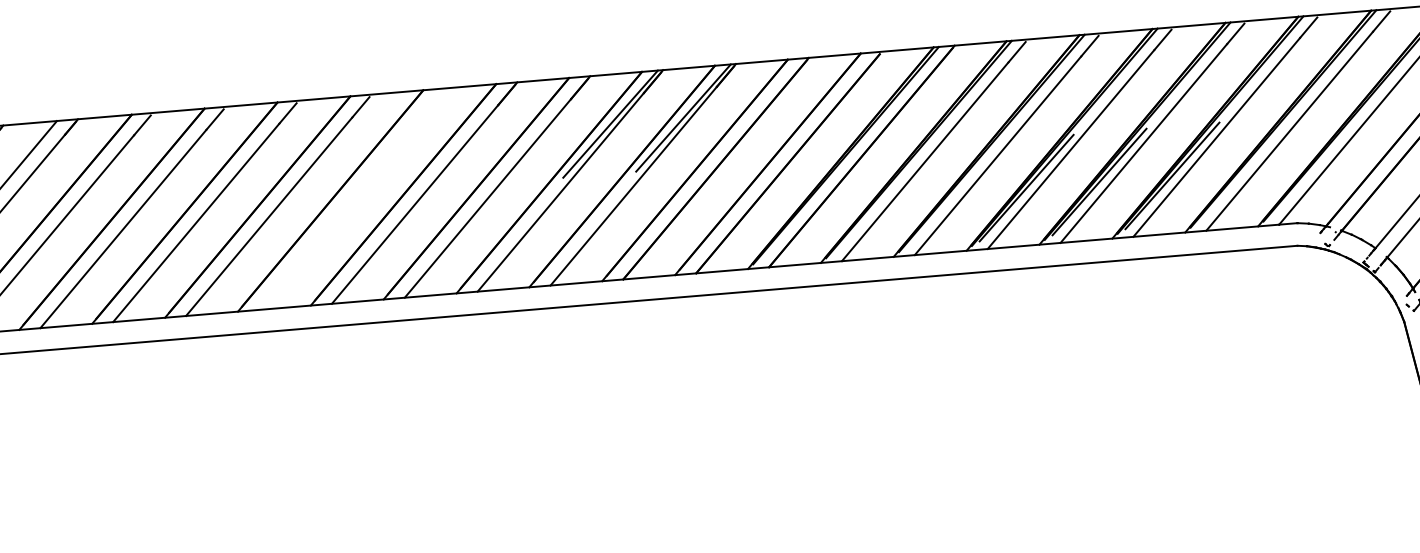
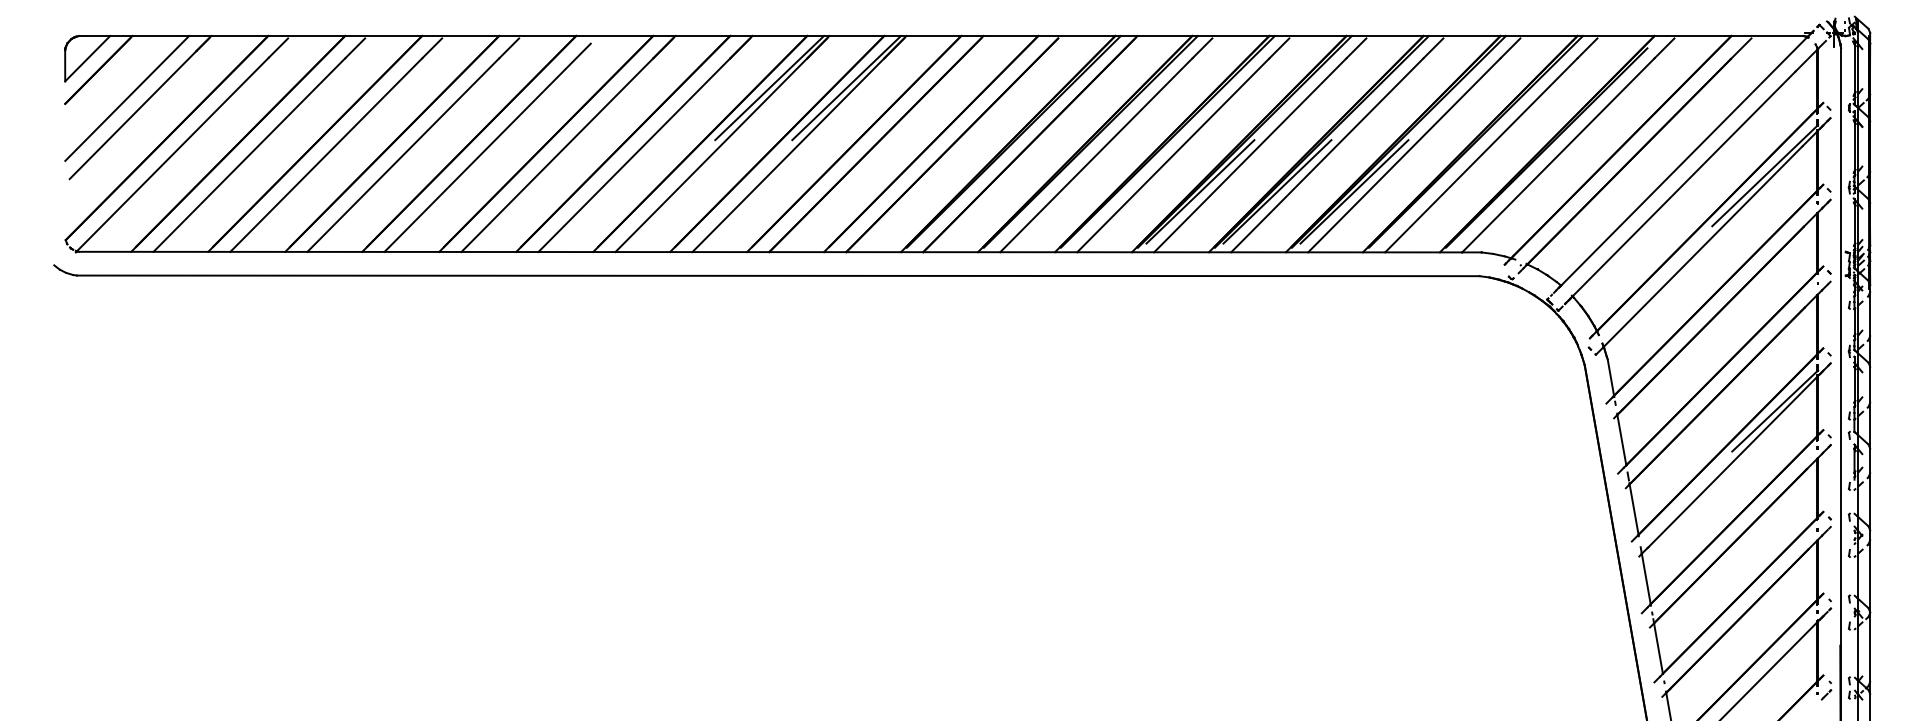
line: (348, 202) -> (487, 147), added

